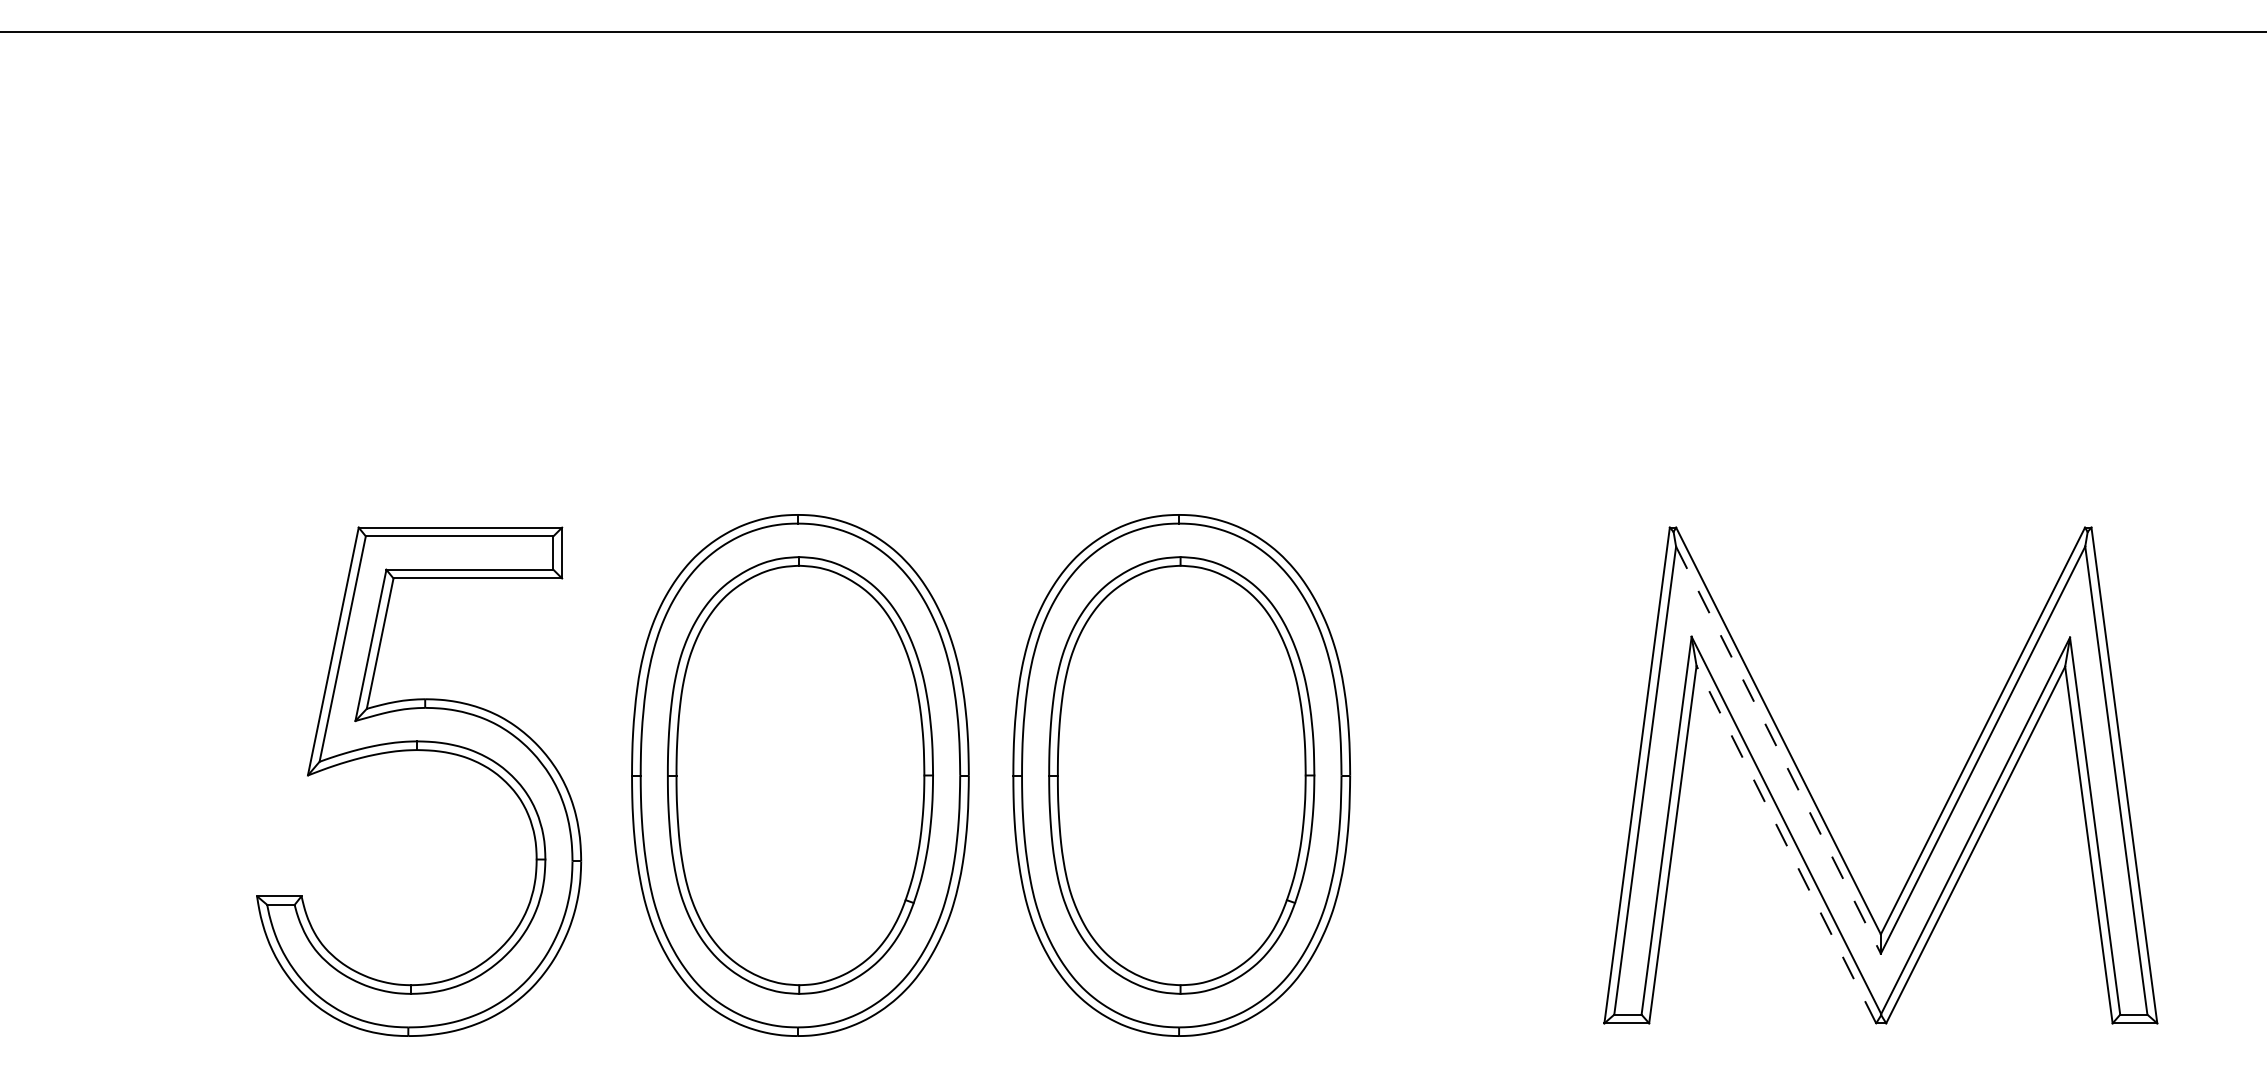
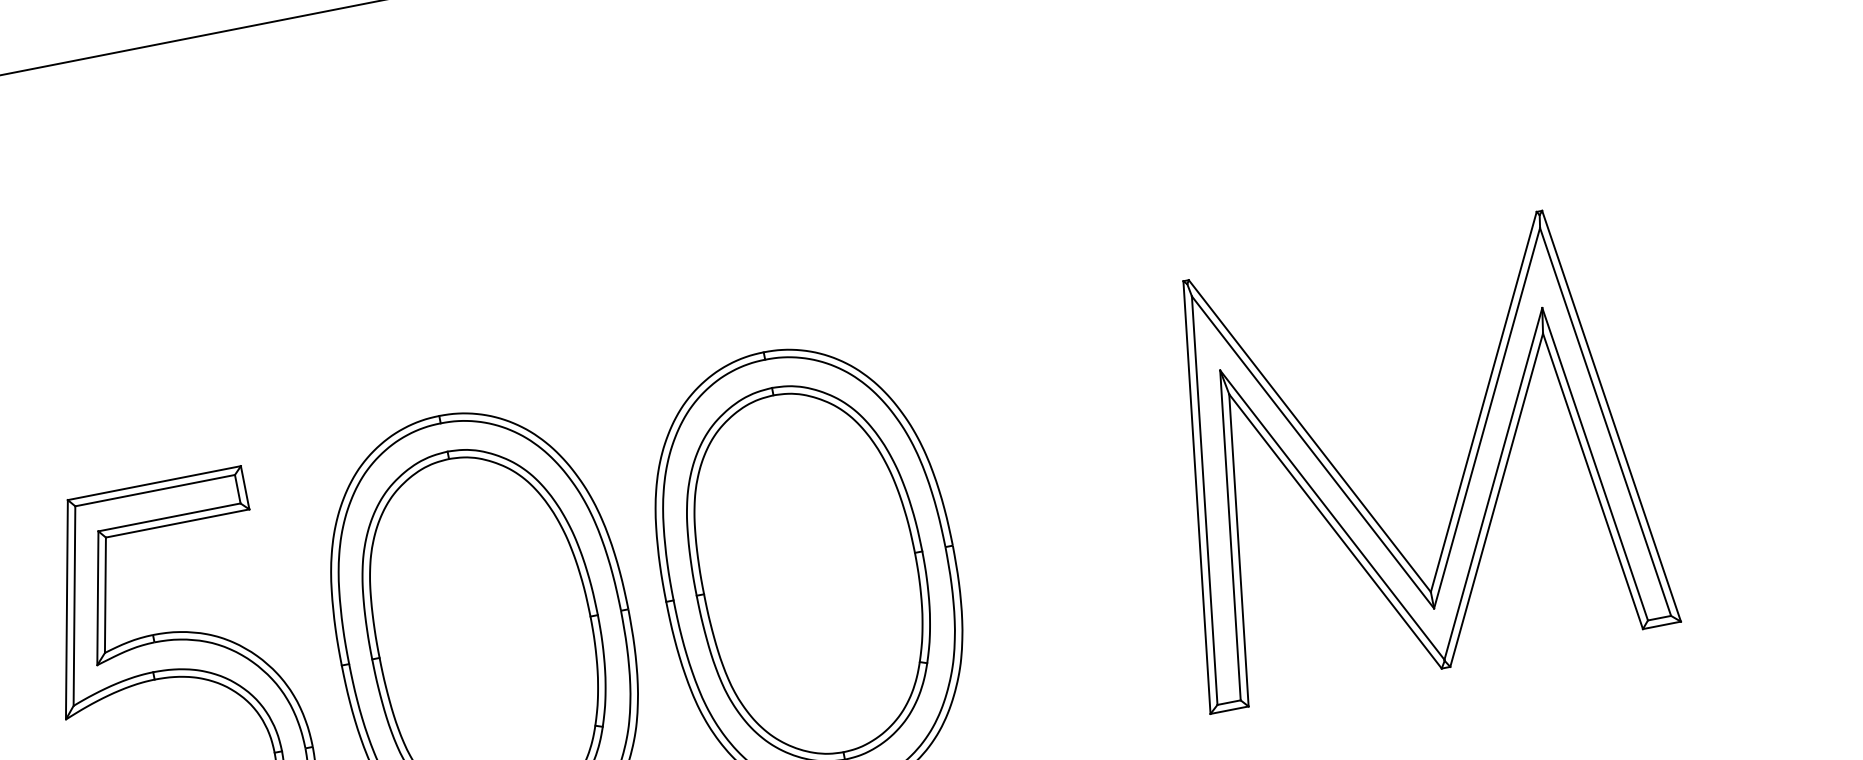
line: (1778, 750) -> (1313, 452), dashed -> solid
line: (1786, 844) -> (1335, 531), dashed -> solid

